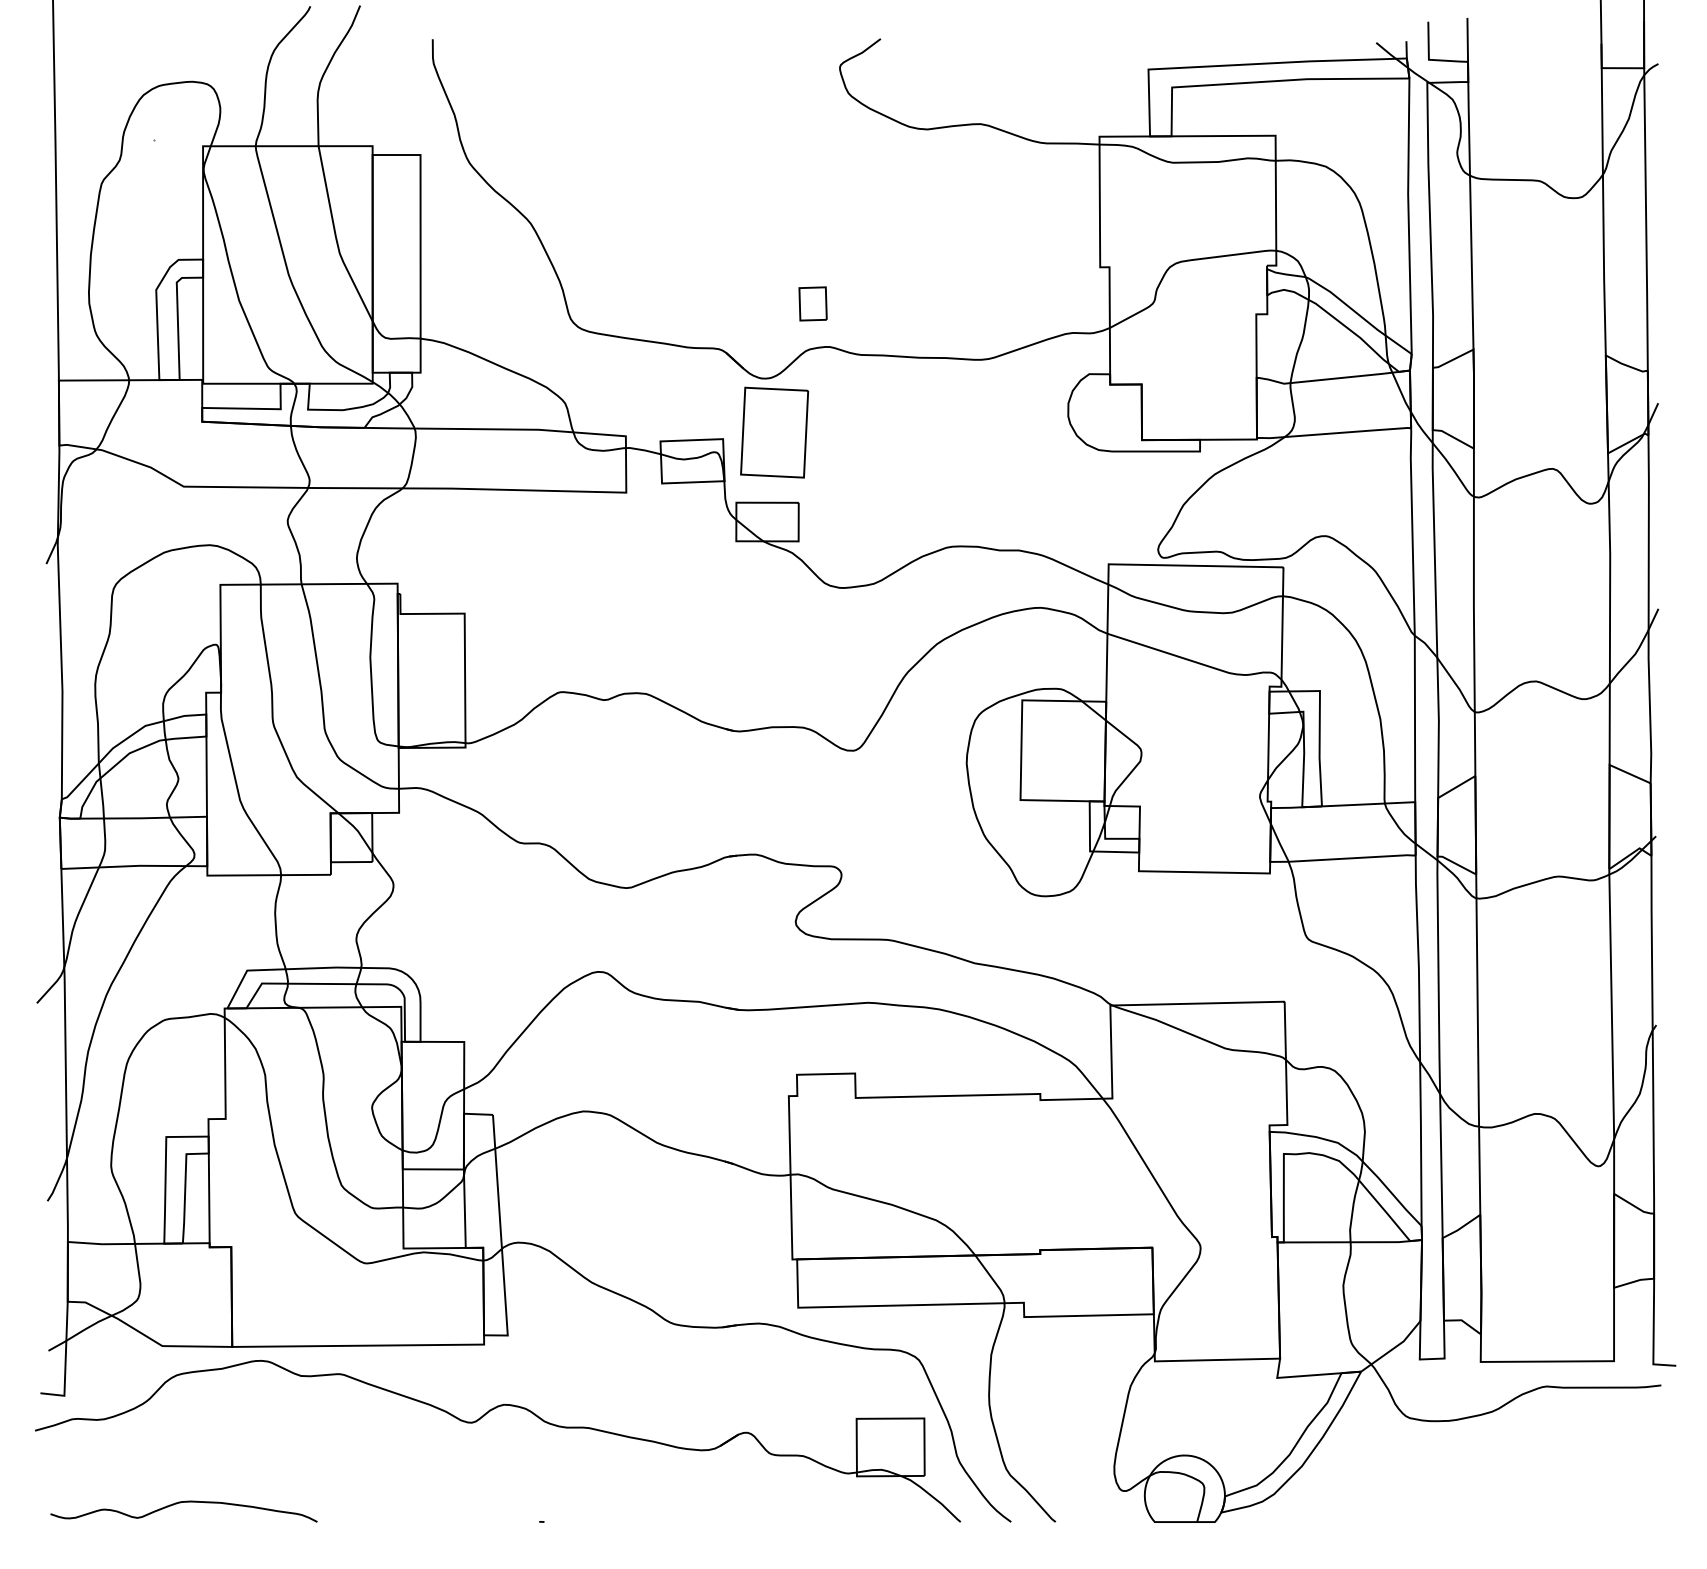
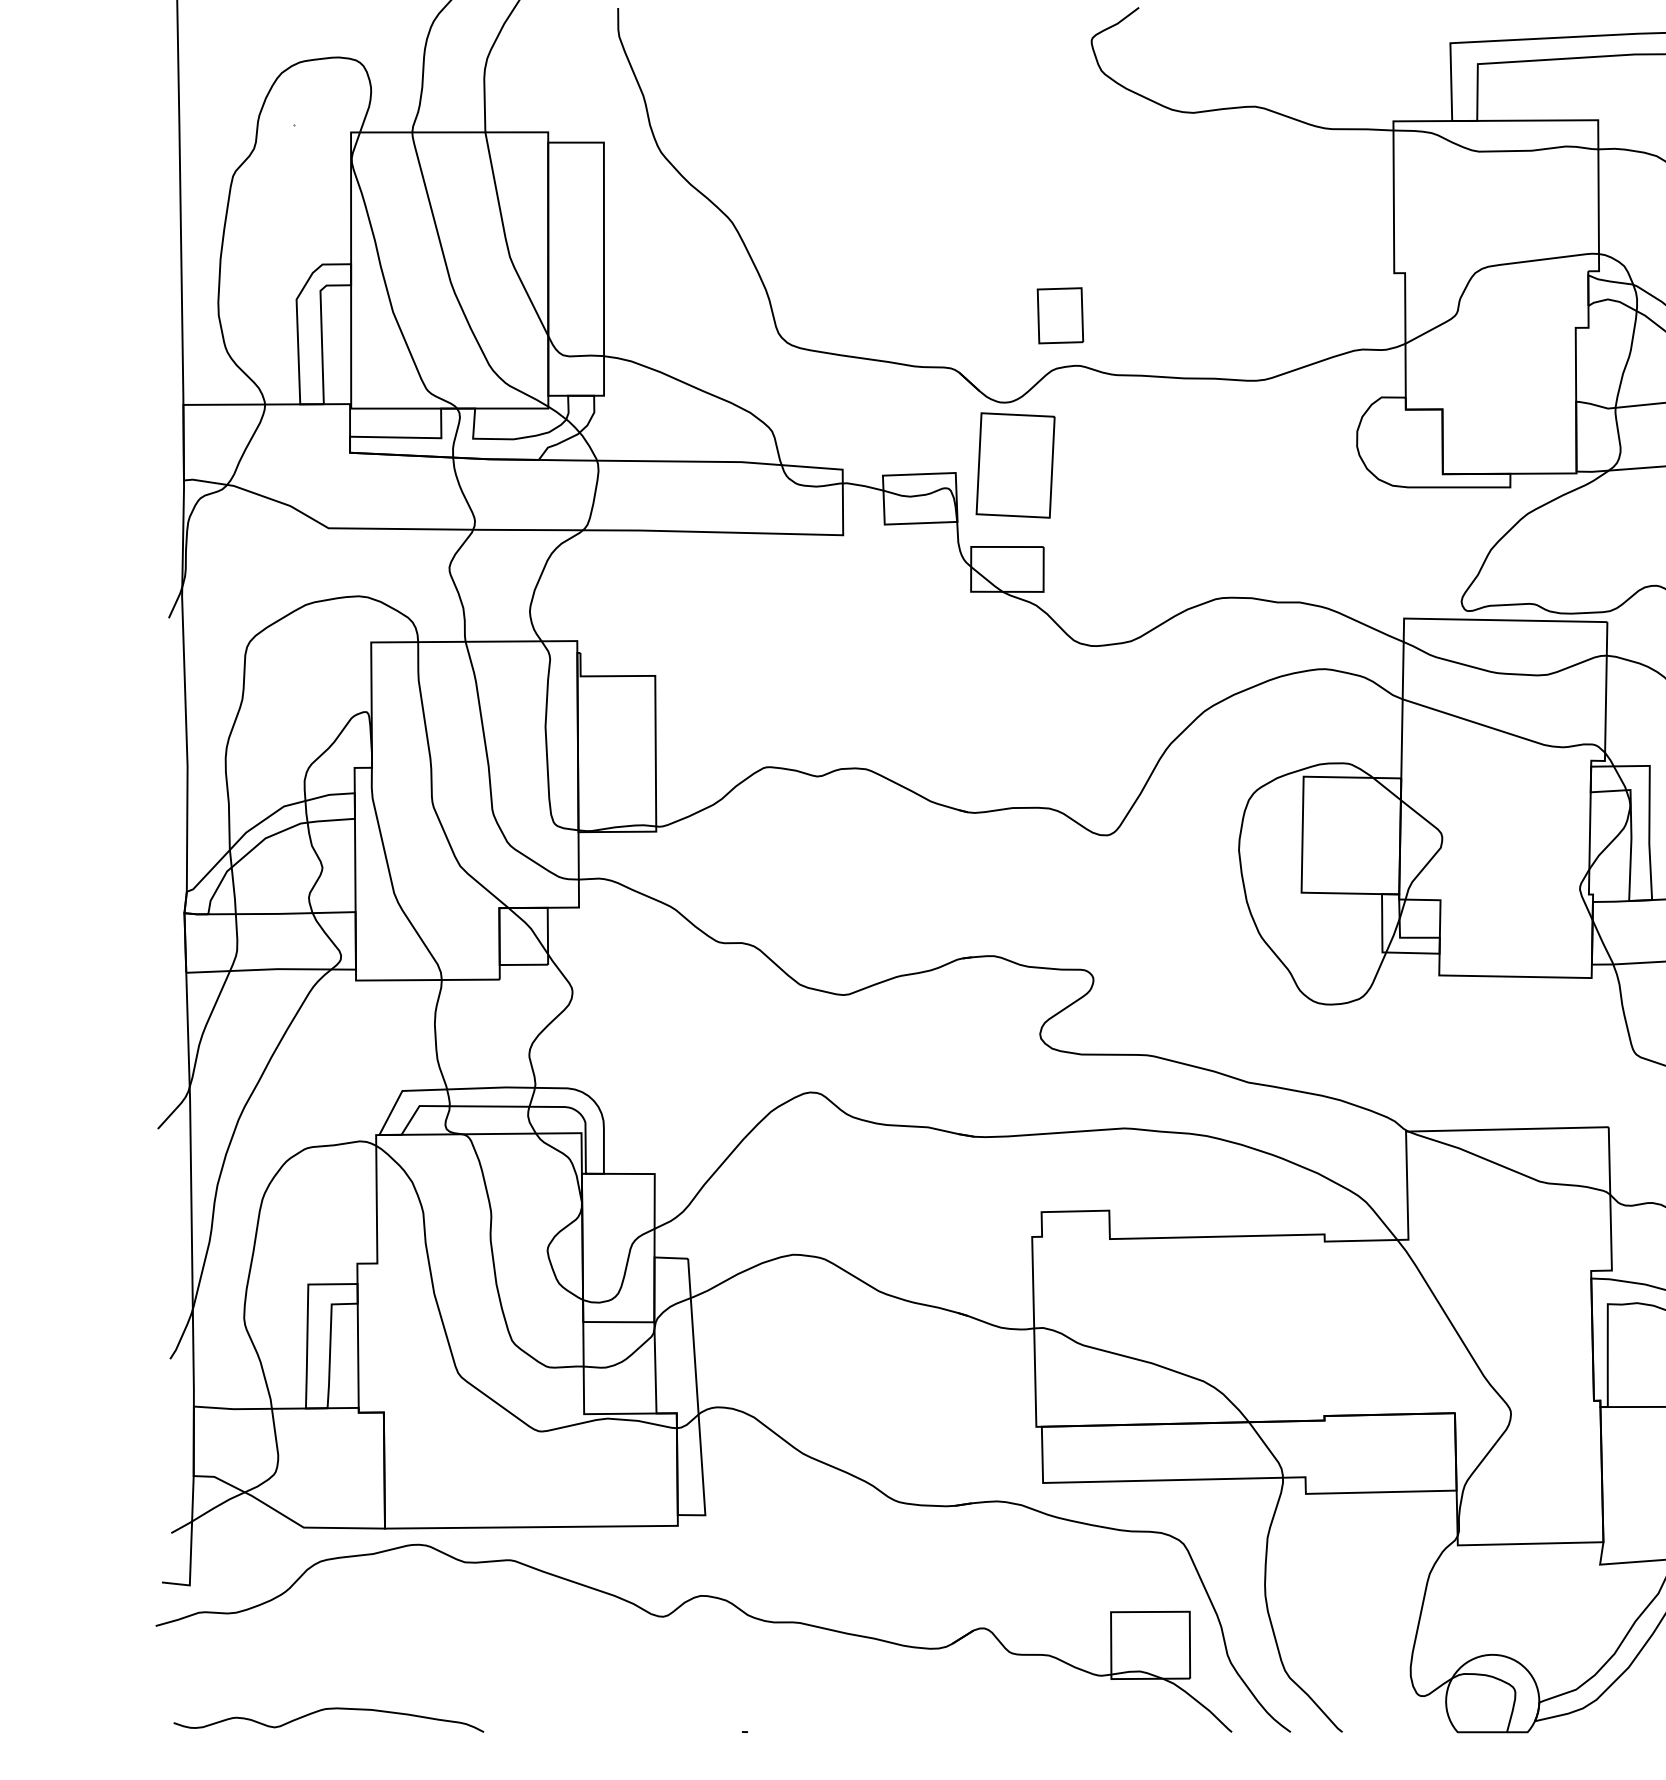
part: (812, 303) -> (1059, 315), size x1.43

